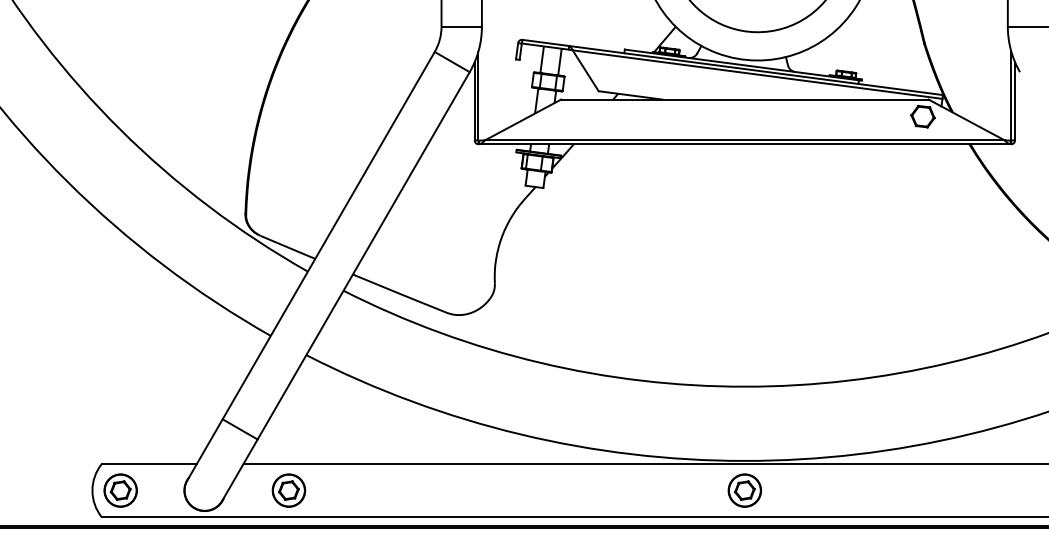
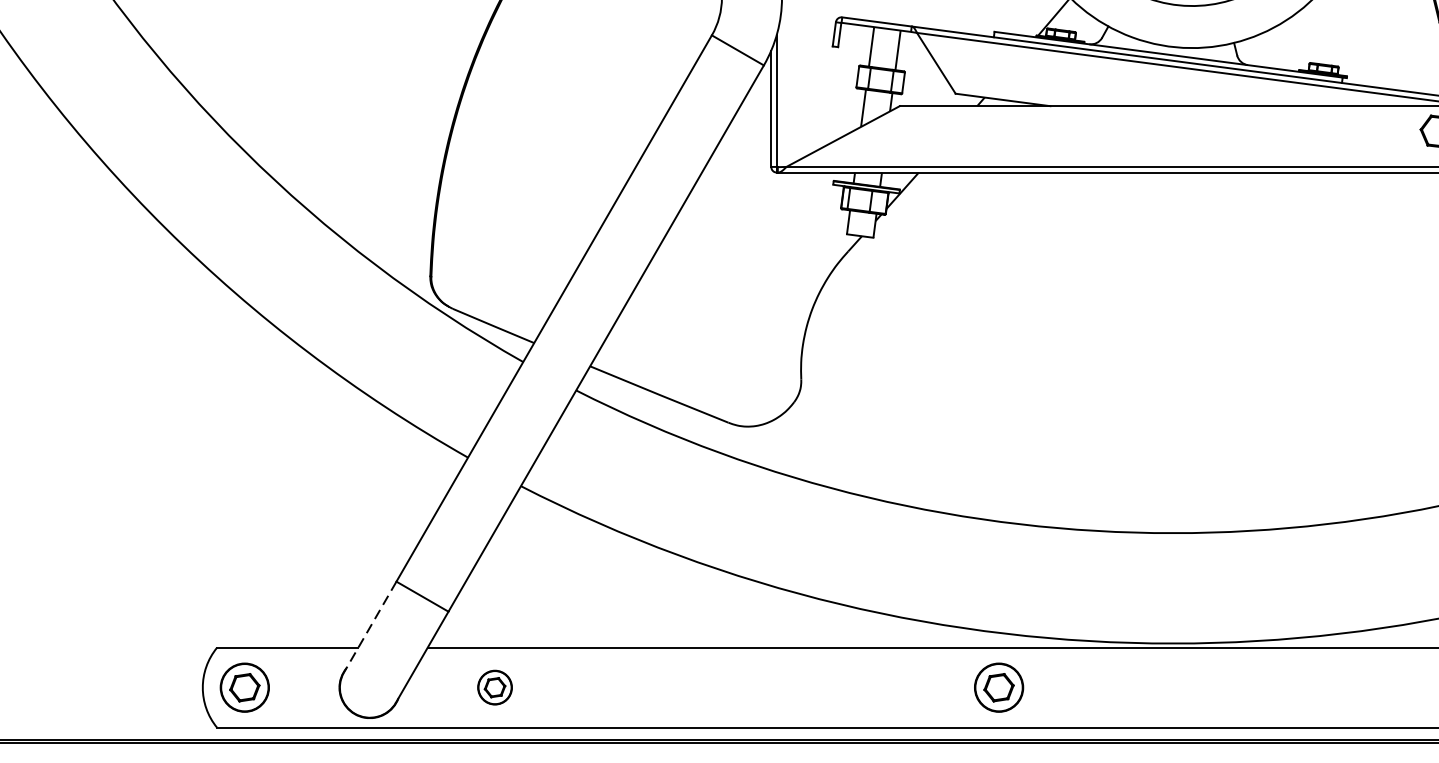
line: (204, 450) -> (369, 628), solid -> dashed
part: (288, 490) -> (494, 687), size x0.7
part: (744, 490) -> (998, 687), moved

